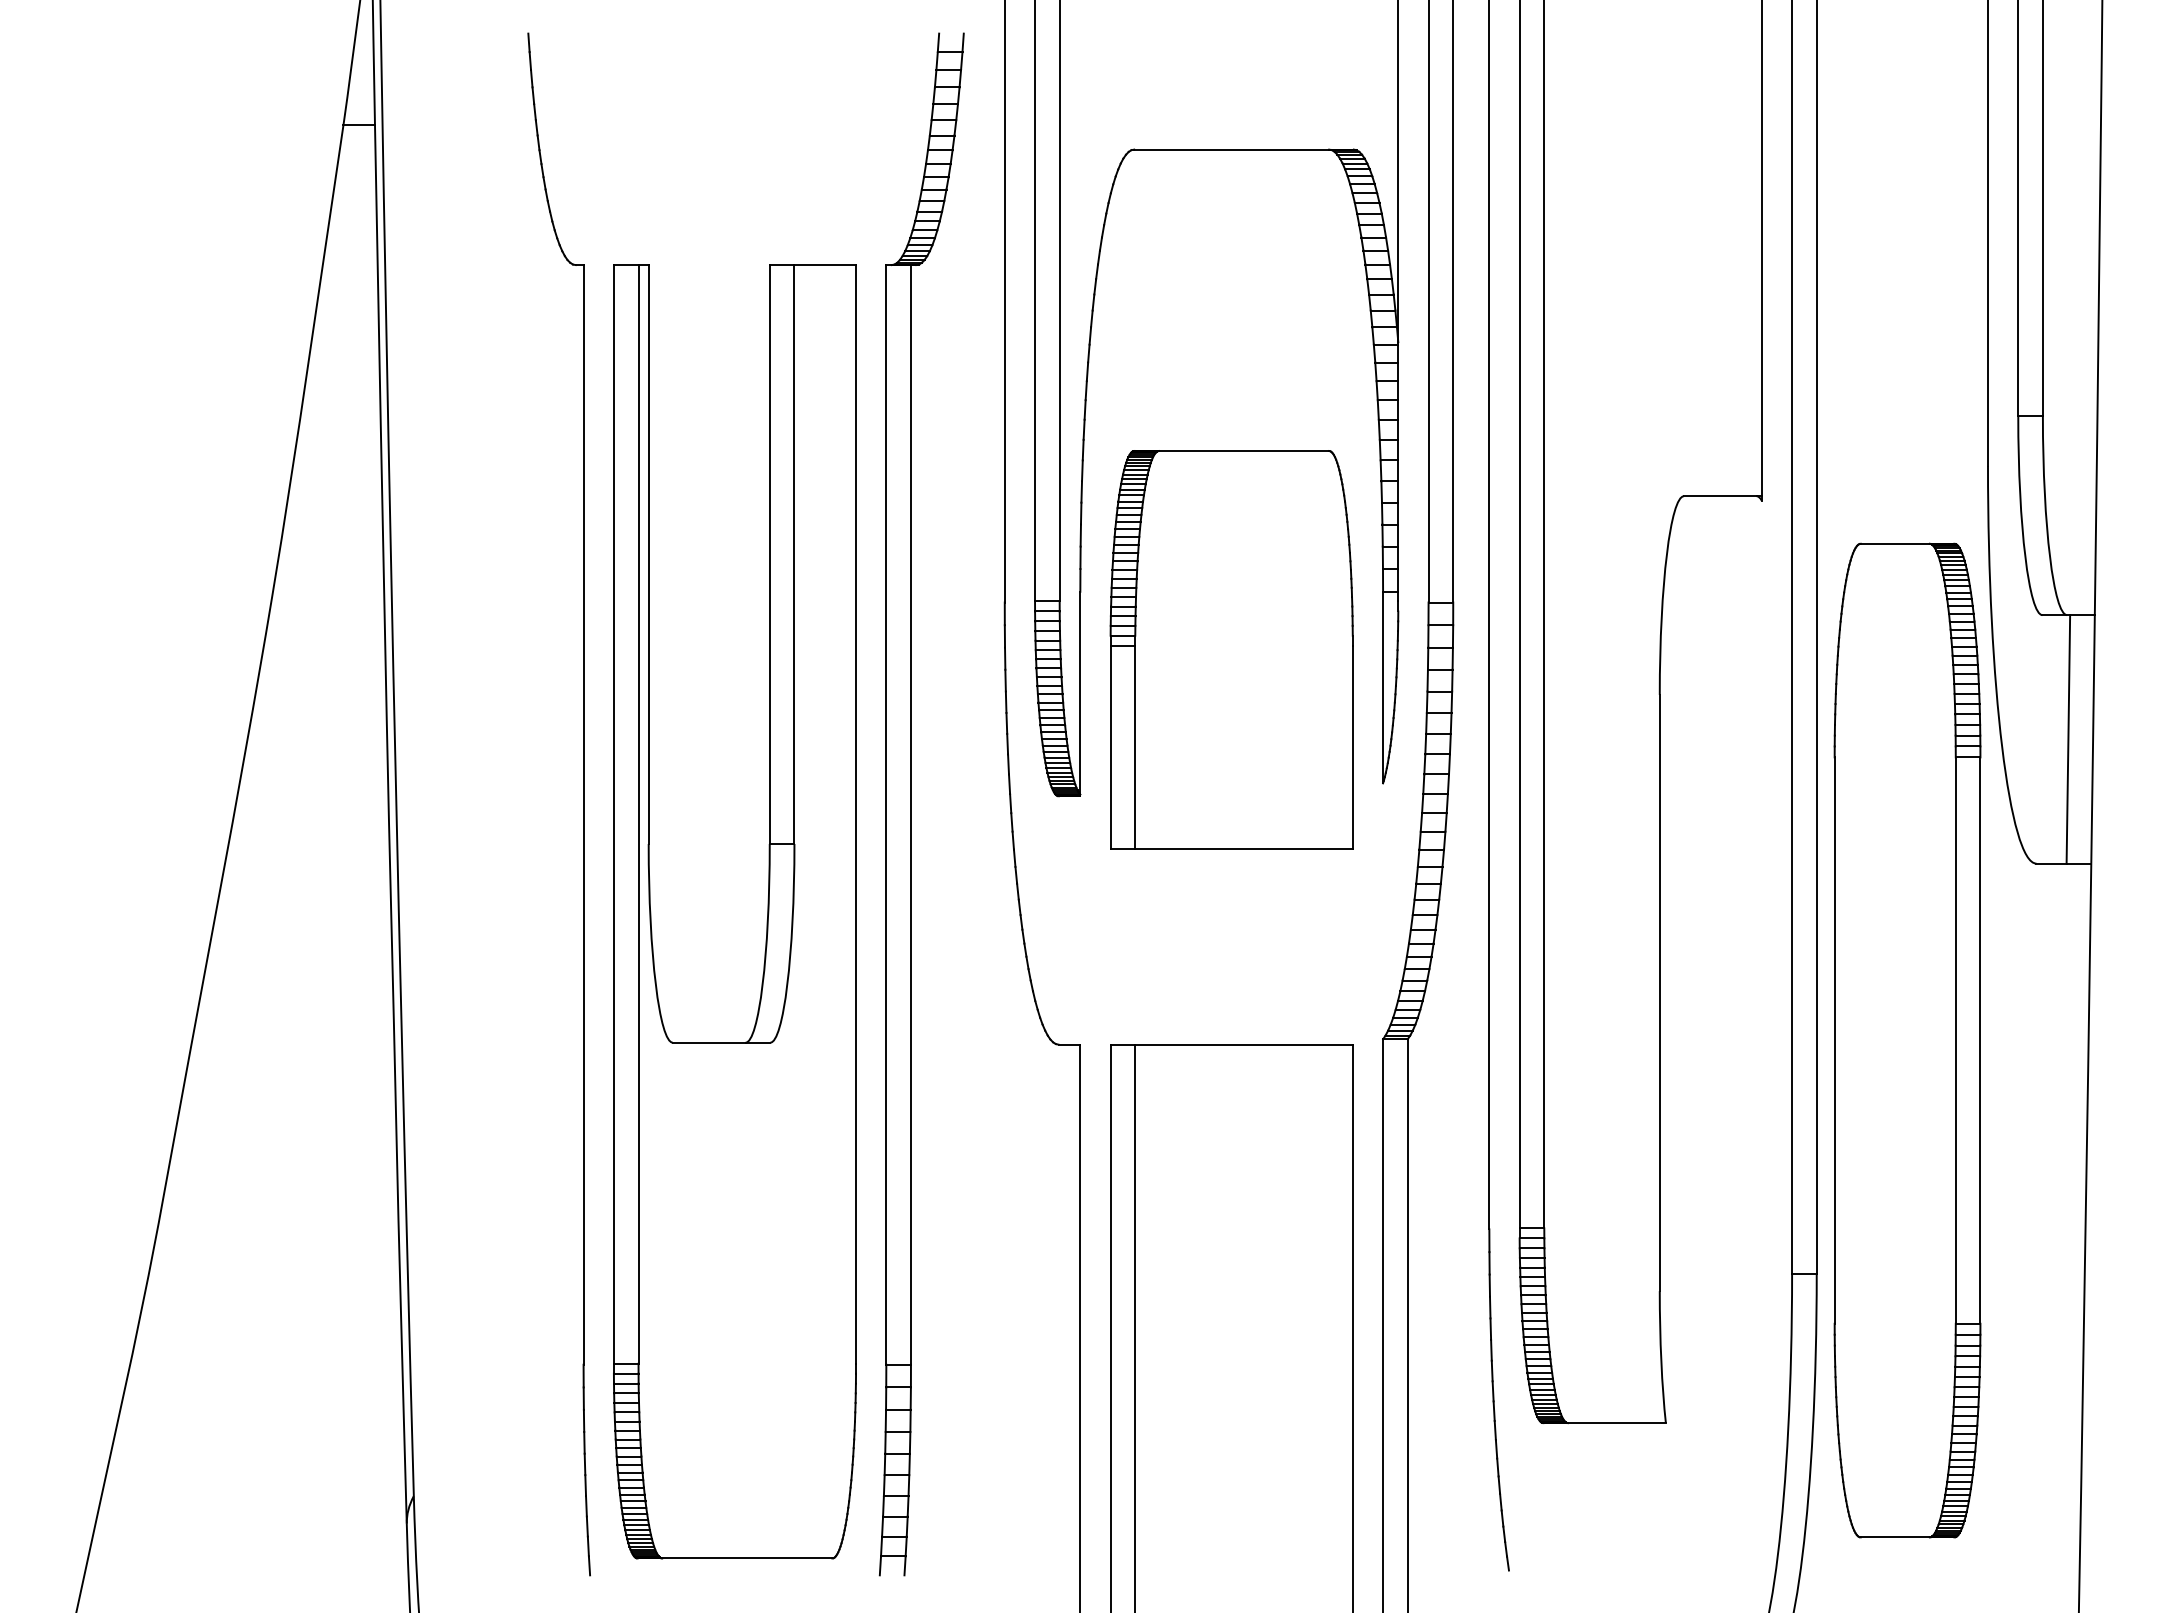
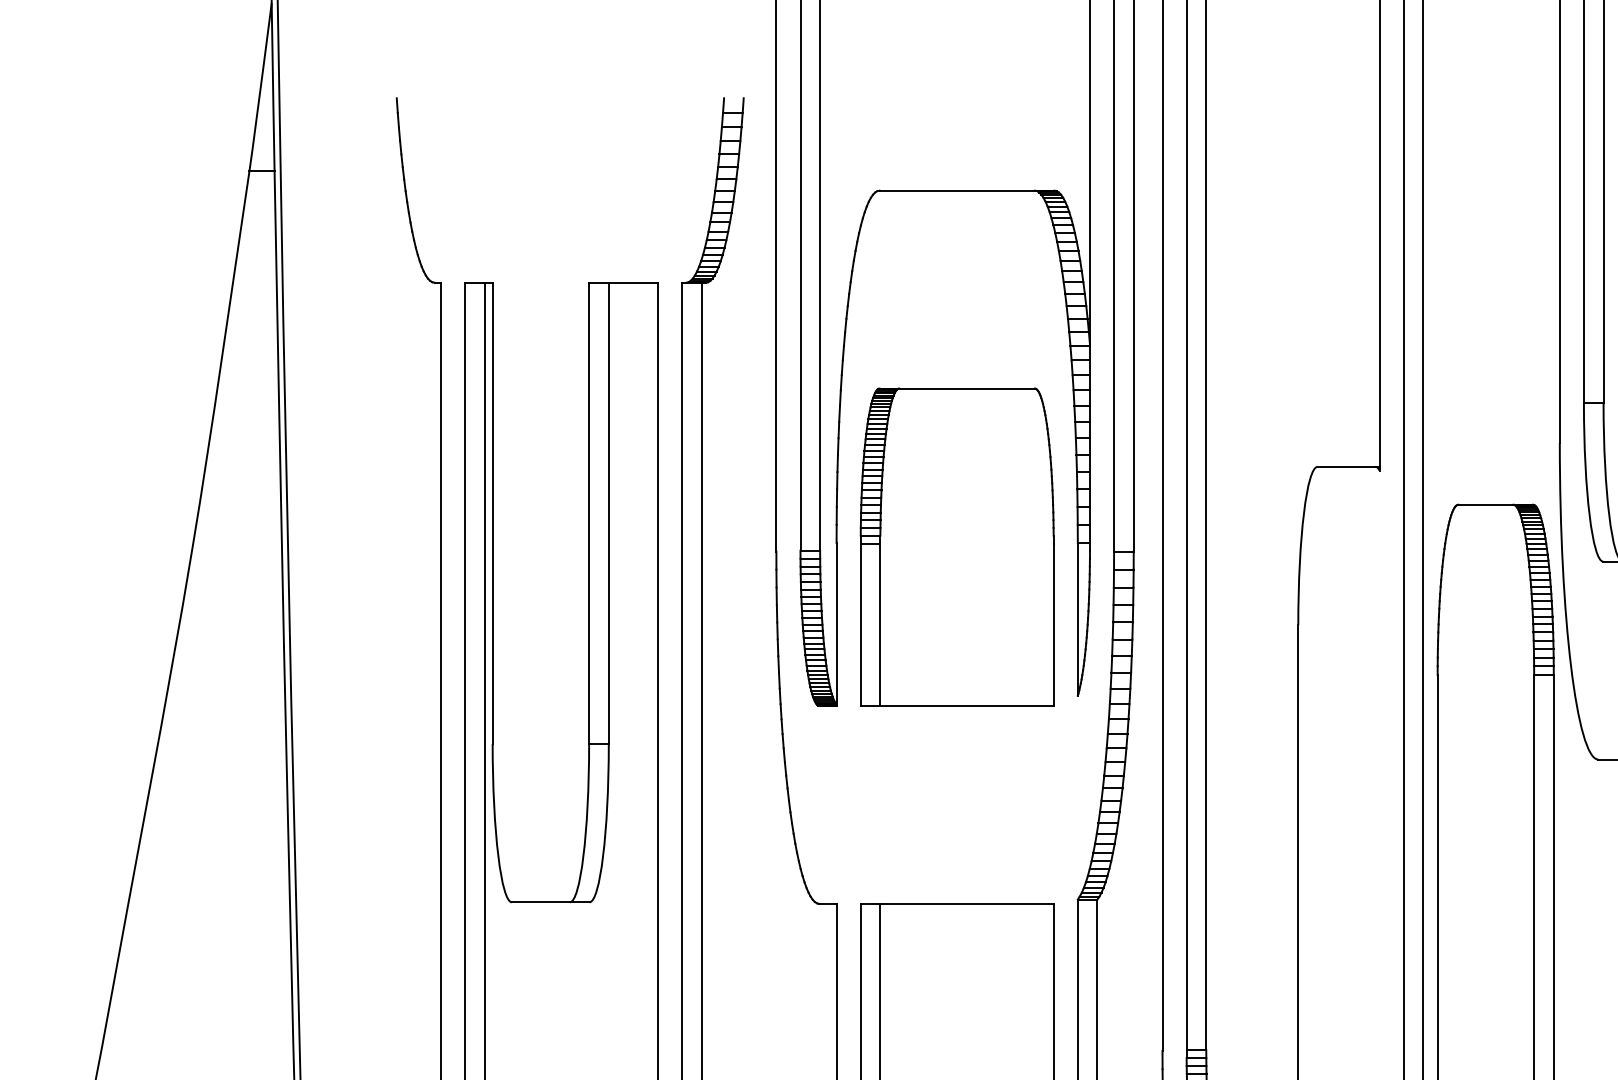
part: (1231, 649) -> (957, 546), moved

